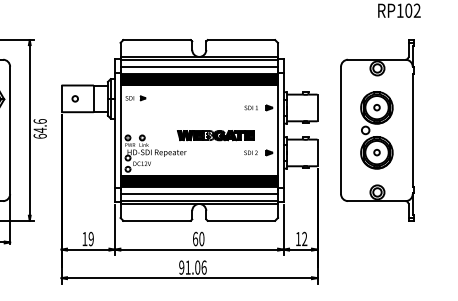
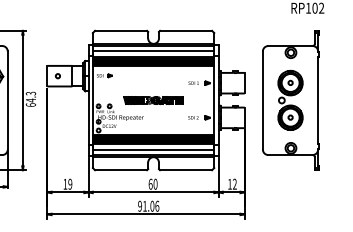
text: (39, 121) -> (30, 93), 64.6 -> 64.3
part: (216, 135) -> (153, 100), moved

